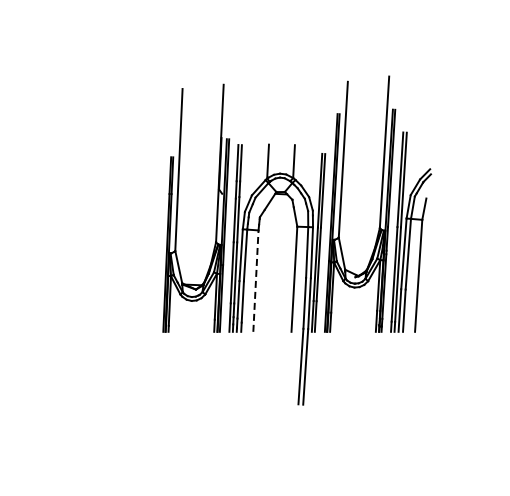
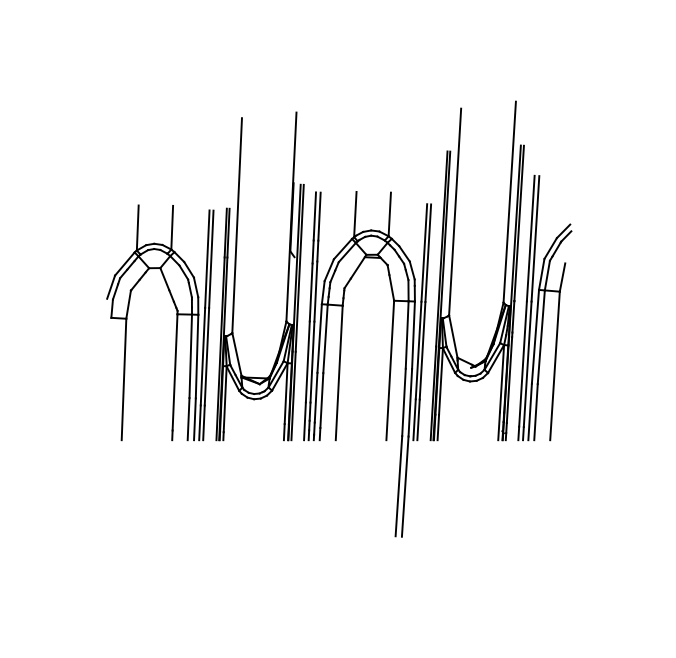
part: (132, 243) -> (175, 323), added
line: (255, 281) -> (338, 373), dashed -> solid

